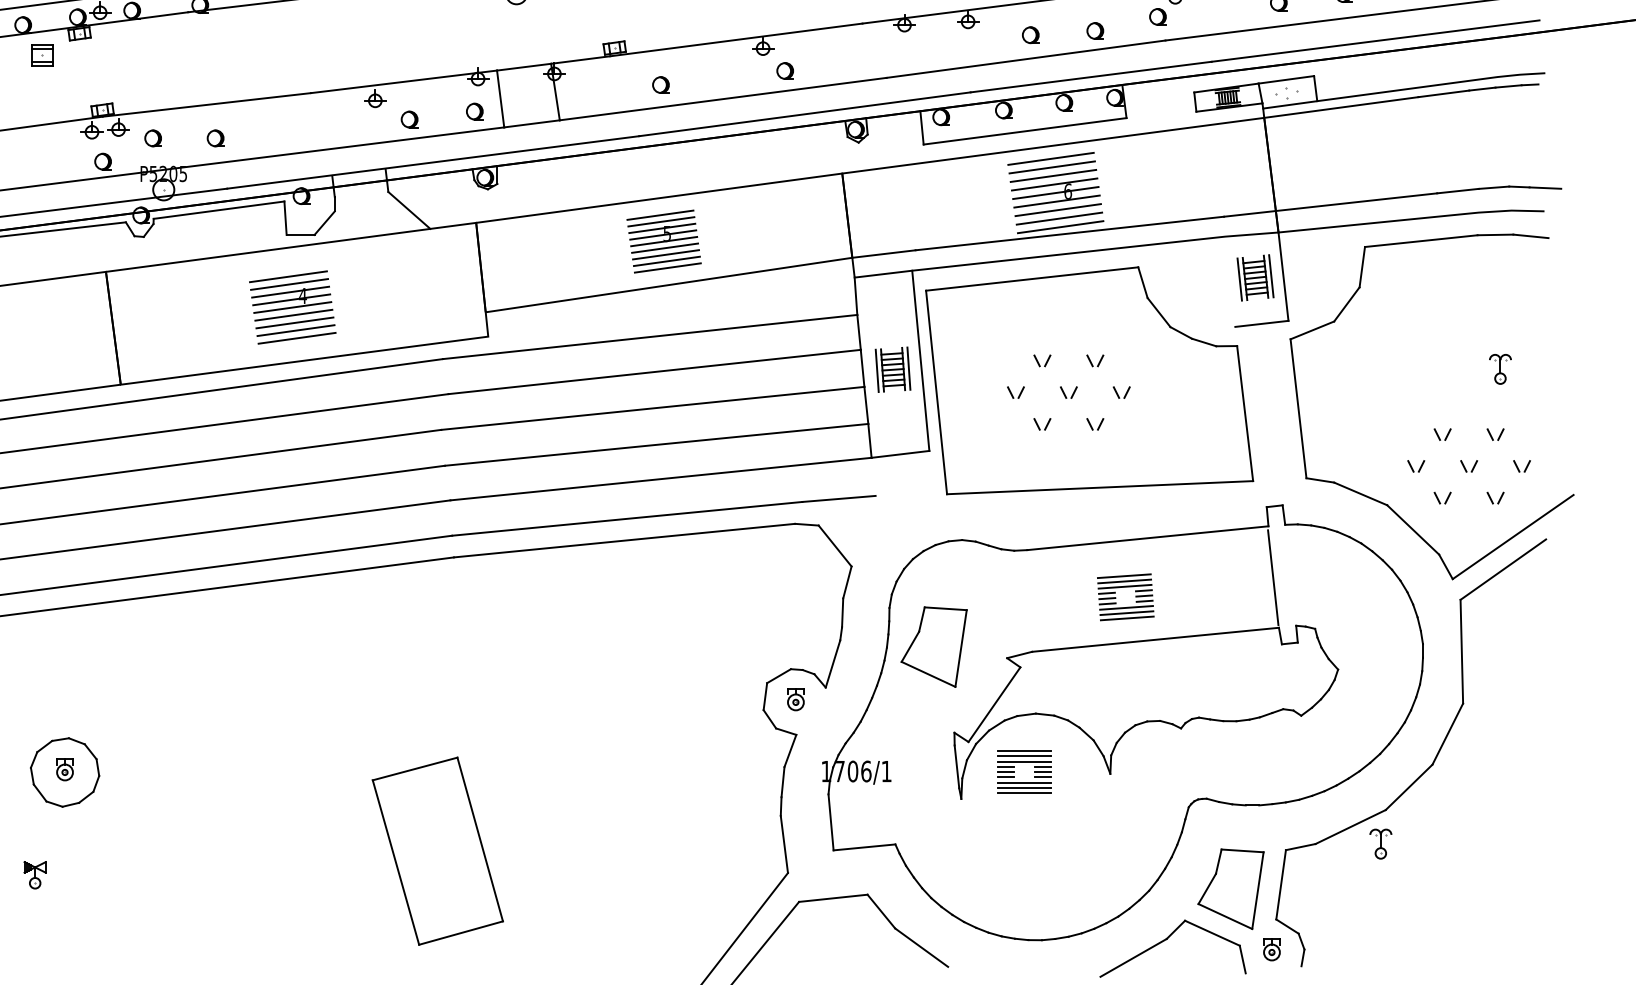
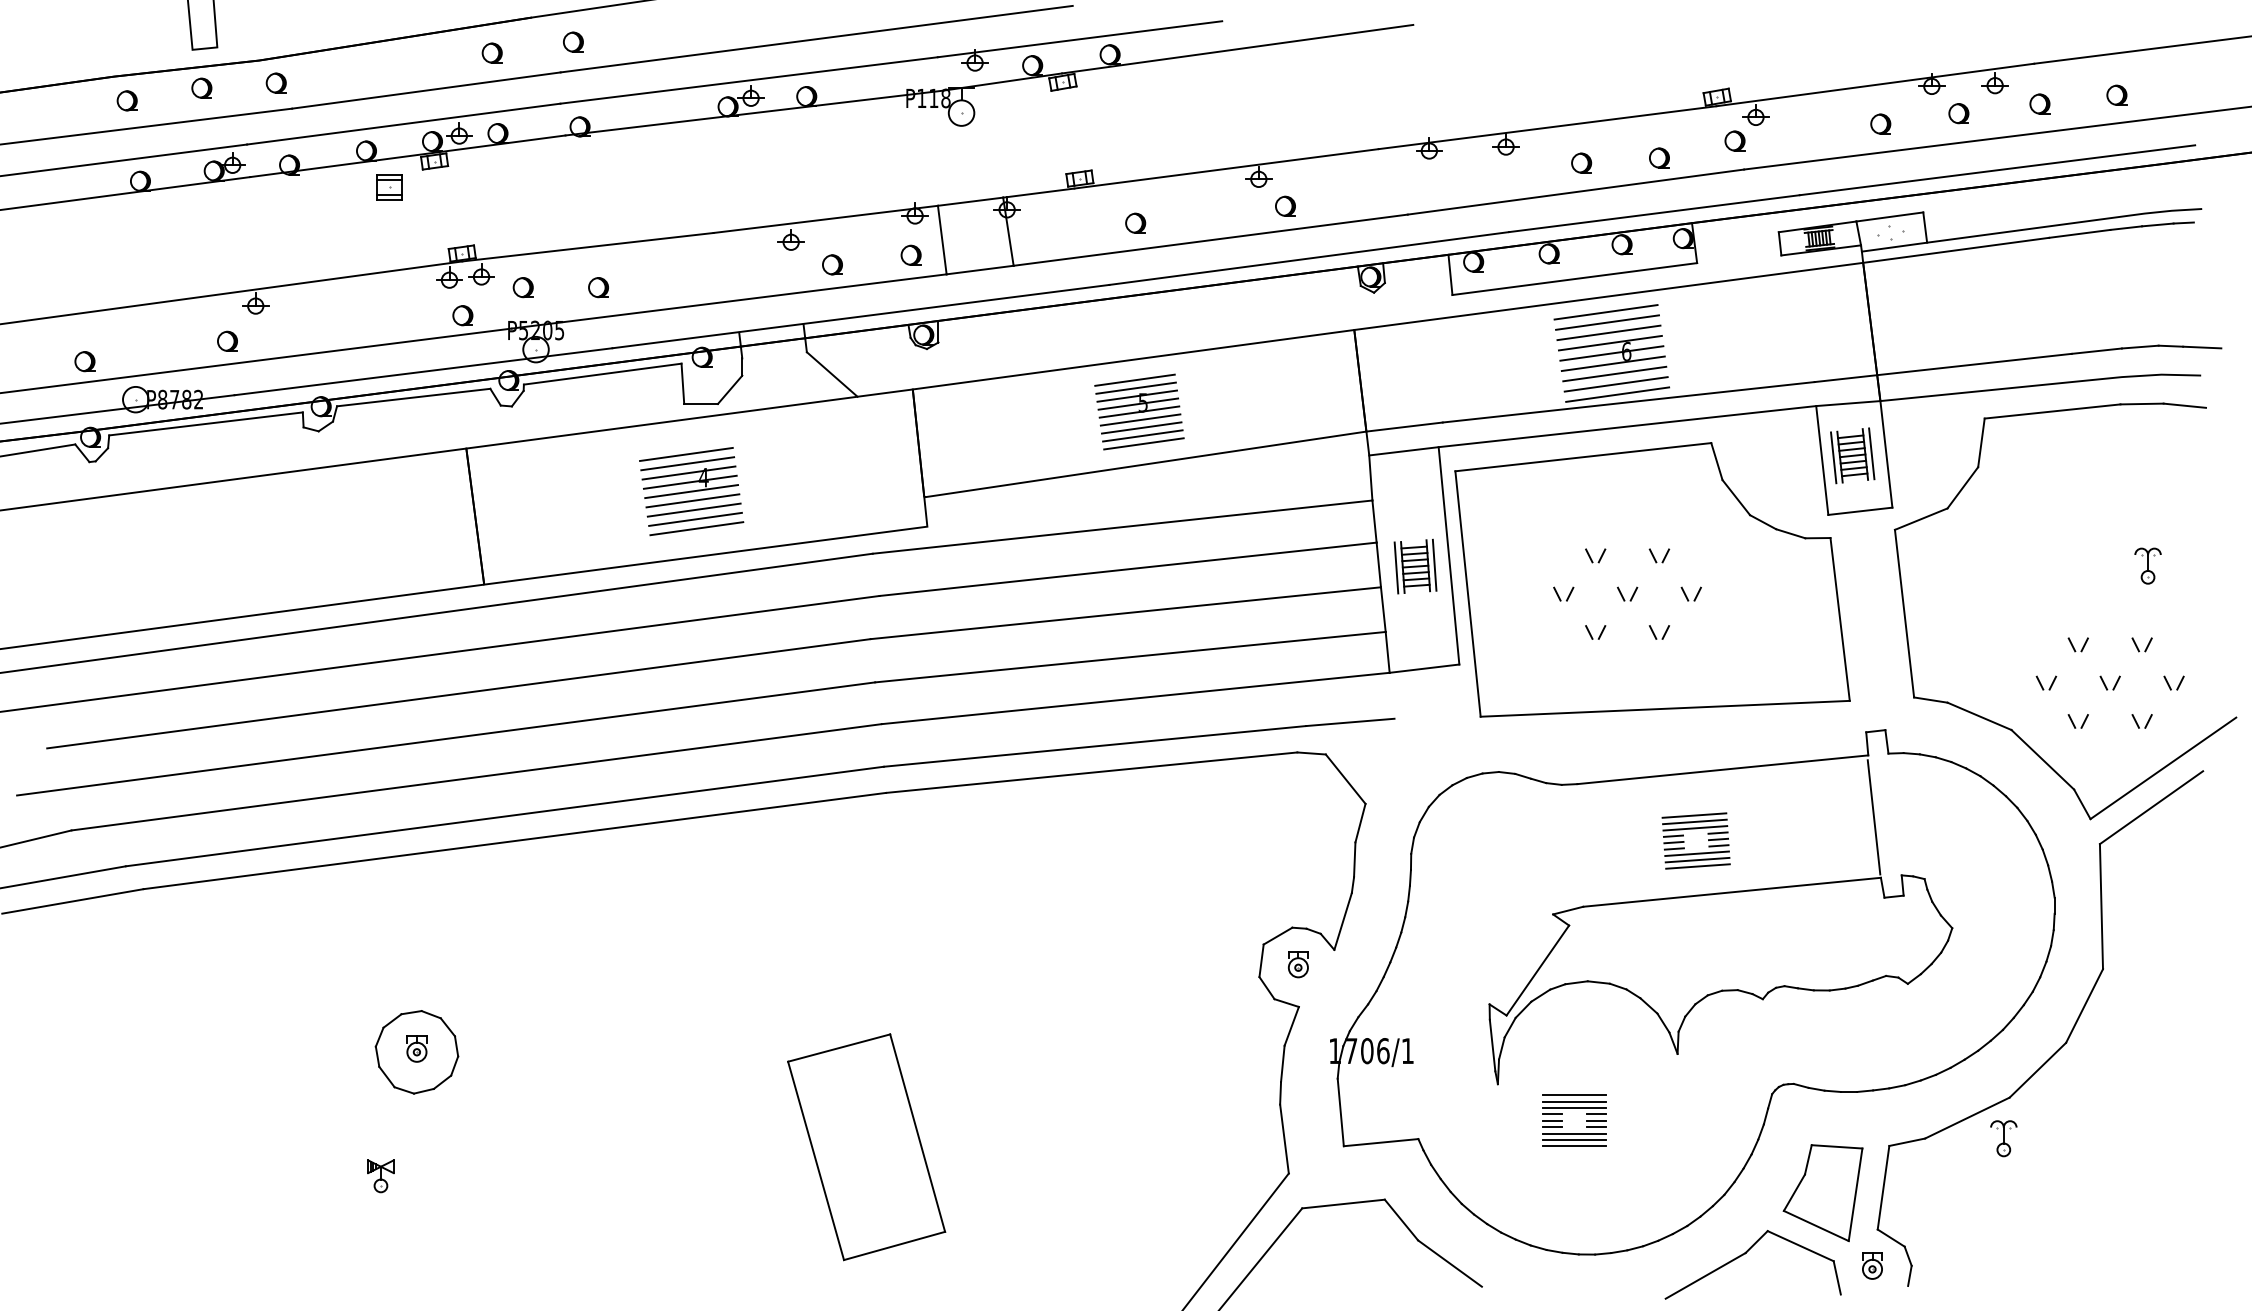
line: (1230, 281) -> (1822, 460), added
part: (933, 647) -> (1464, 901), removed
part: (1024, 761) -> (1574, 1108), moved

